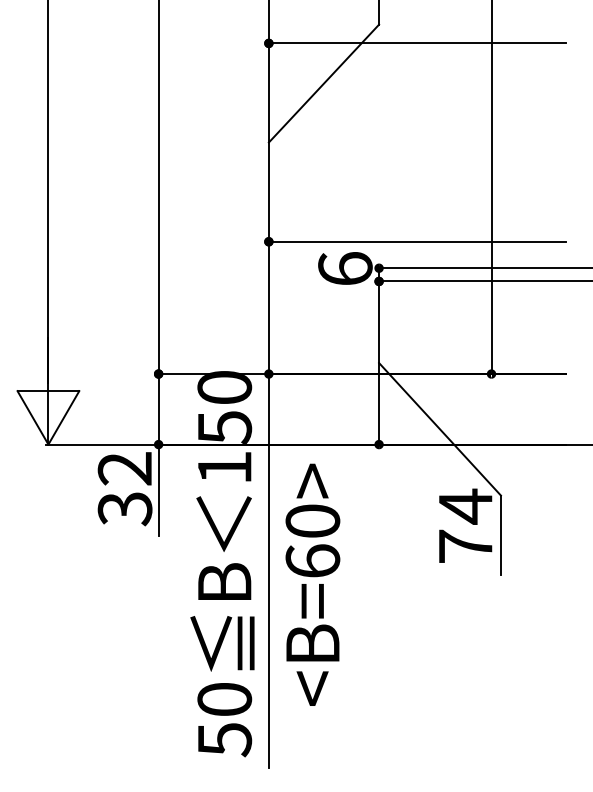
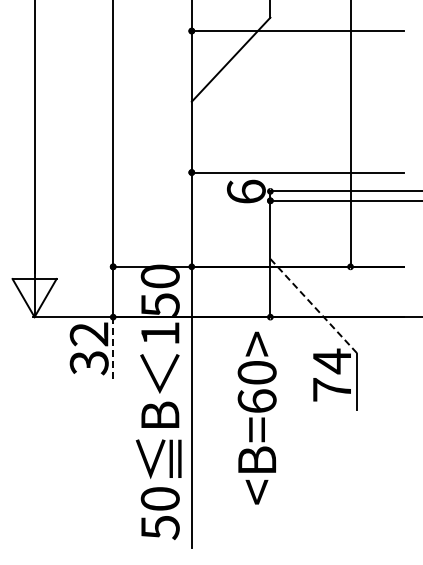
line: (440, 429) -> (314, 306), solid -> dashed
line: (159, 489) -> (113, 349), solid -> dashed
text: (311, 583) -> (256, 417), moved

